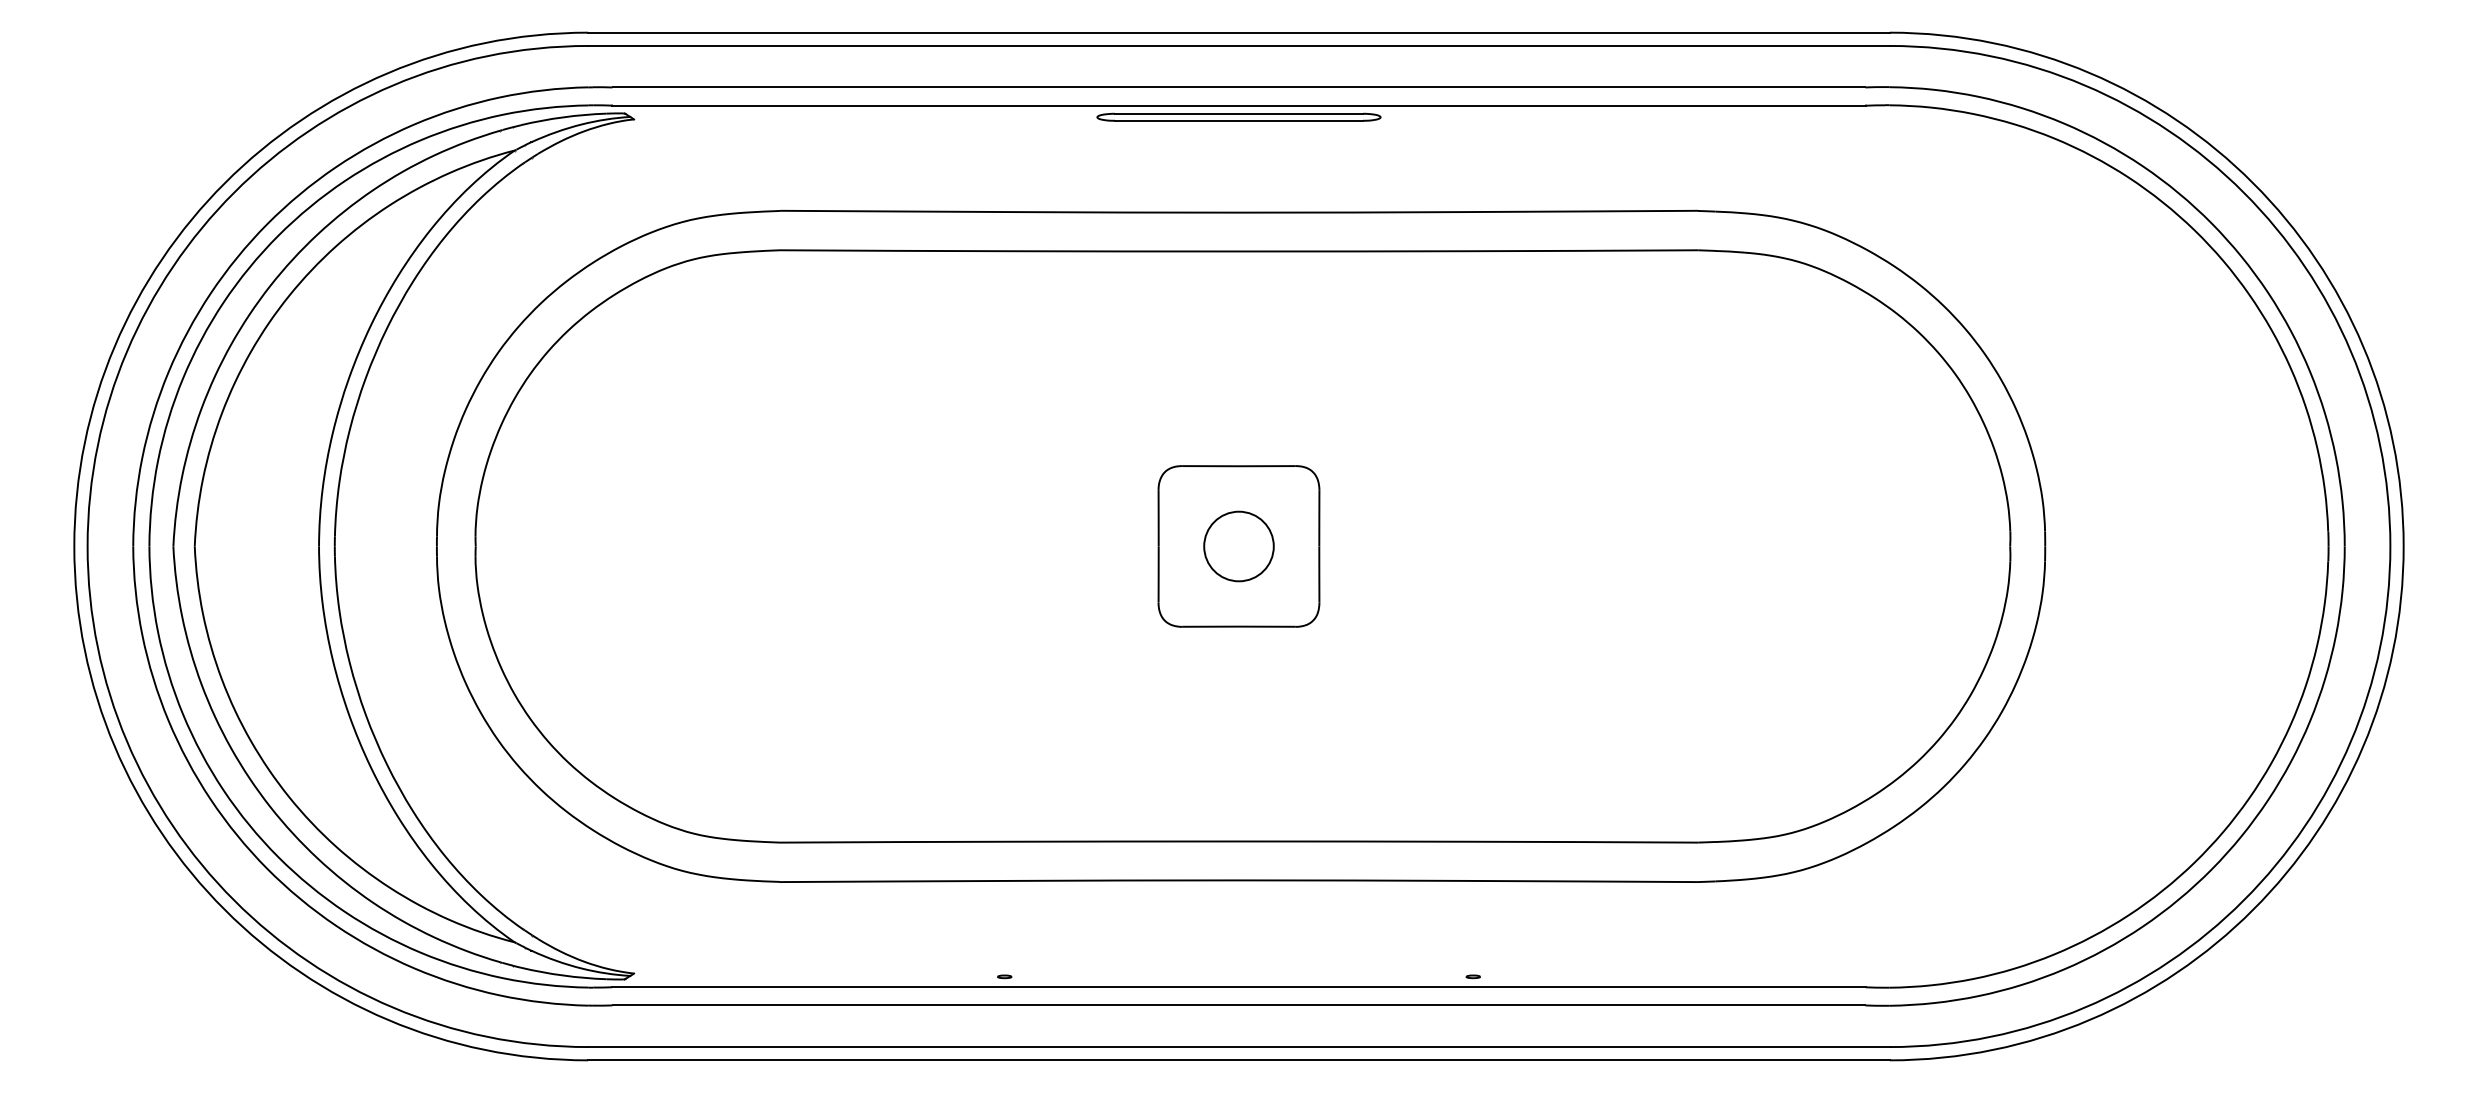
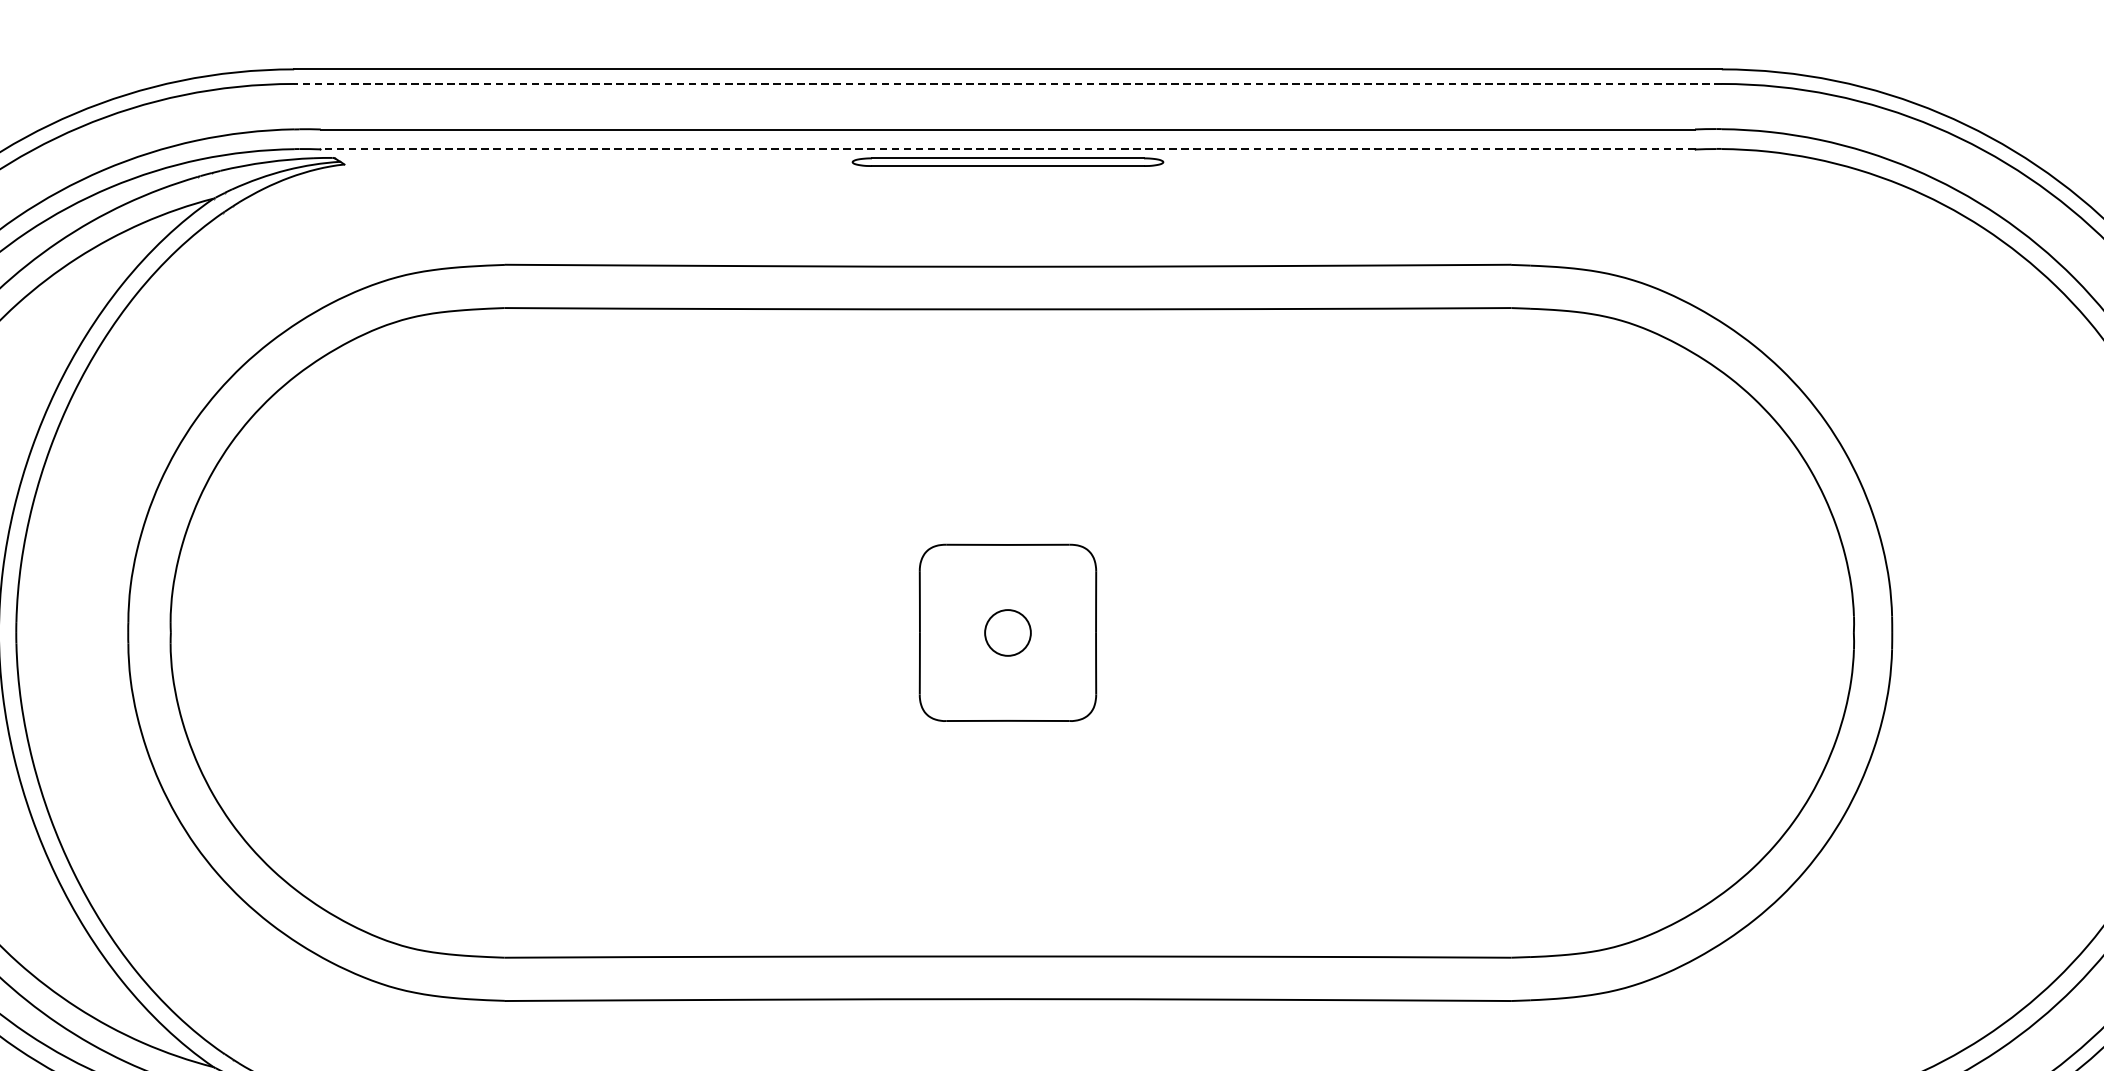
line: (1239, 45) -> (1008, 83), solid -> dashed
line: (1239, 105) -> (1008, 149), solid -> dashed
circle: (1238, 546) -> (1007, 632), size x0.6

